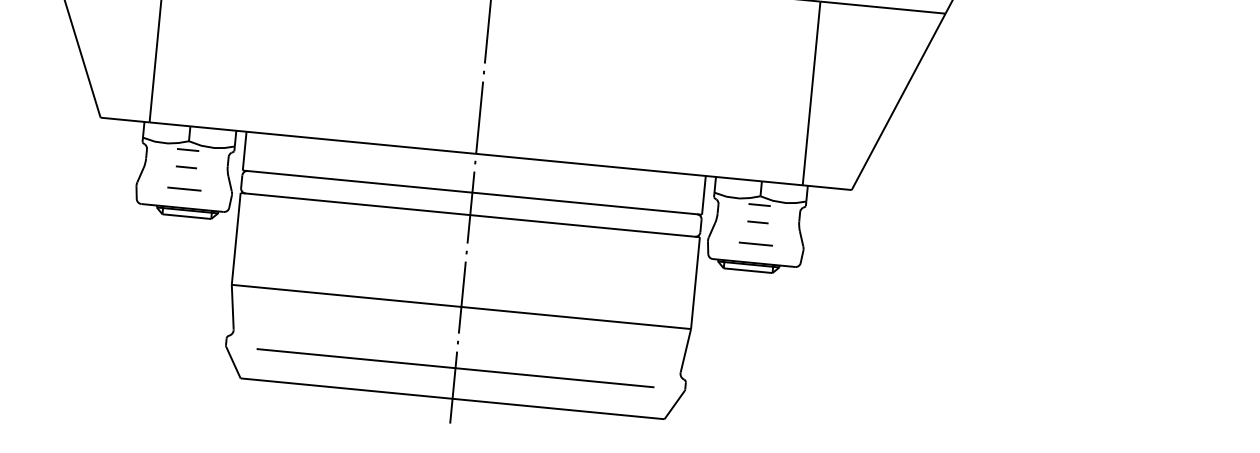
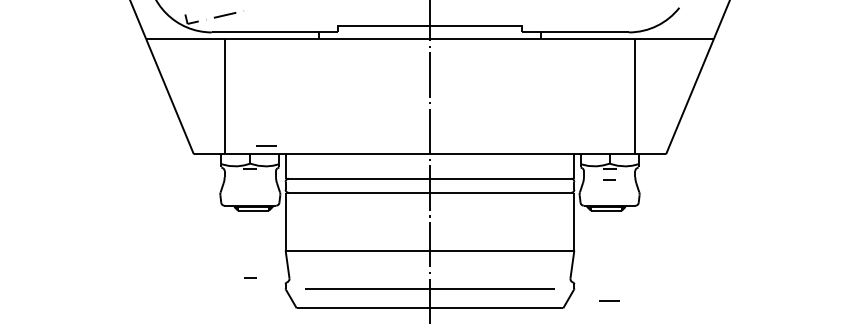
line: (186, 166) -> (250, 277), moved
line: (184, 188) -> (266, 145), moved
line: (755, 243) -> (609, 300), moved

